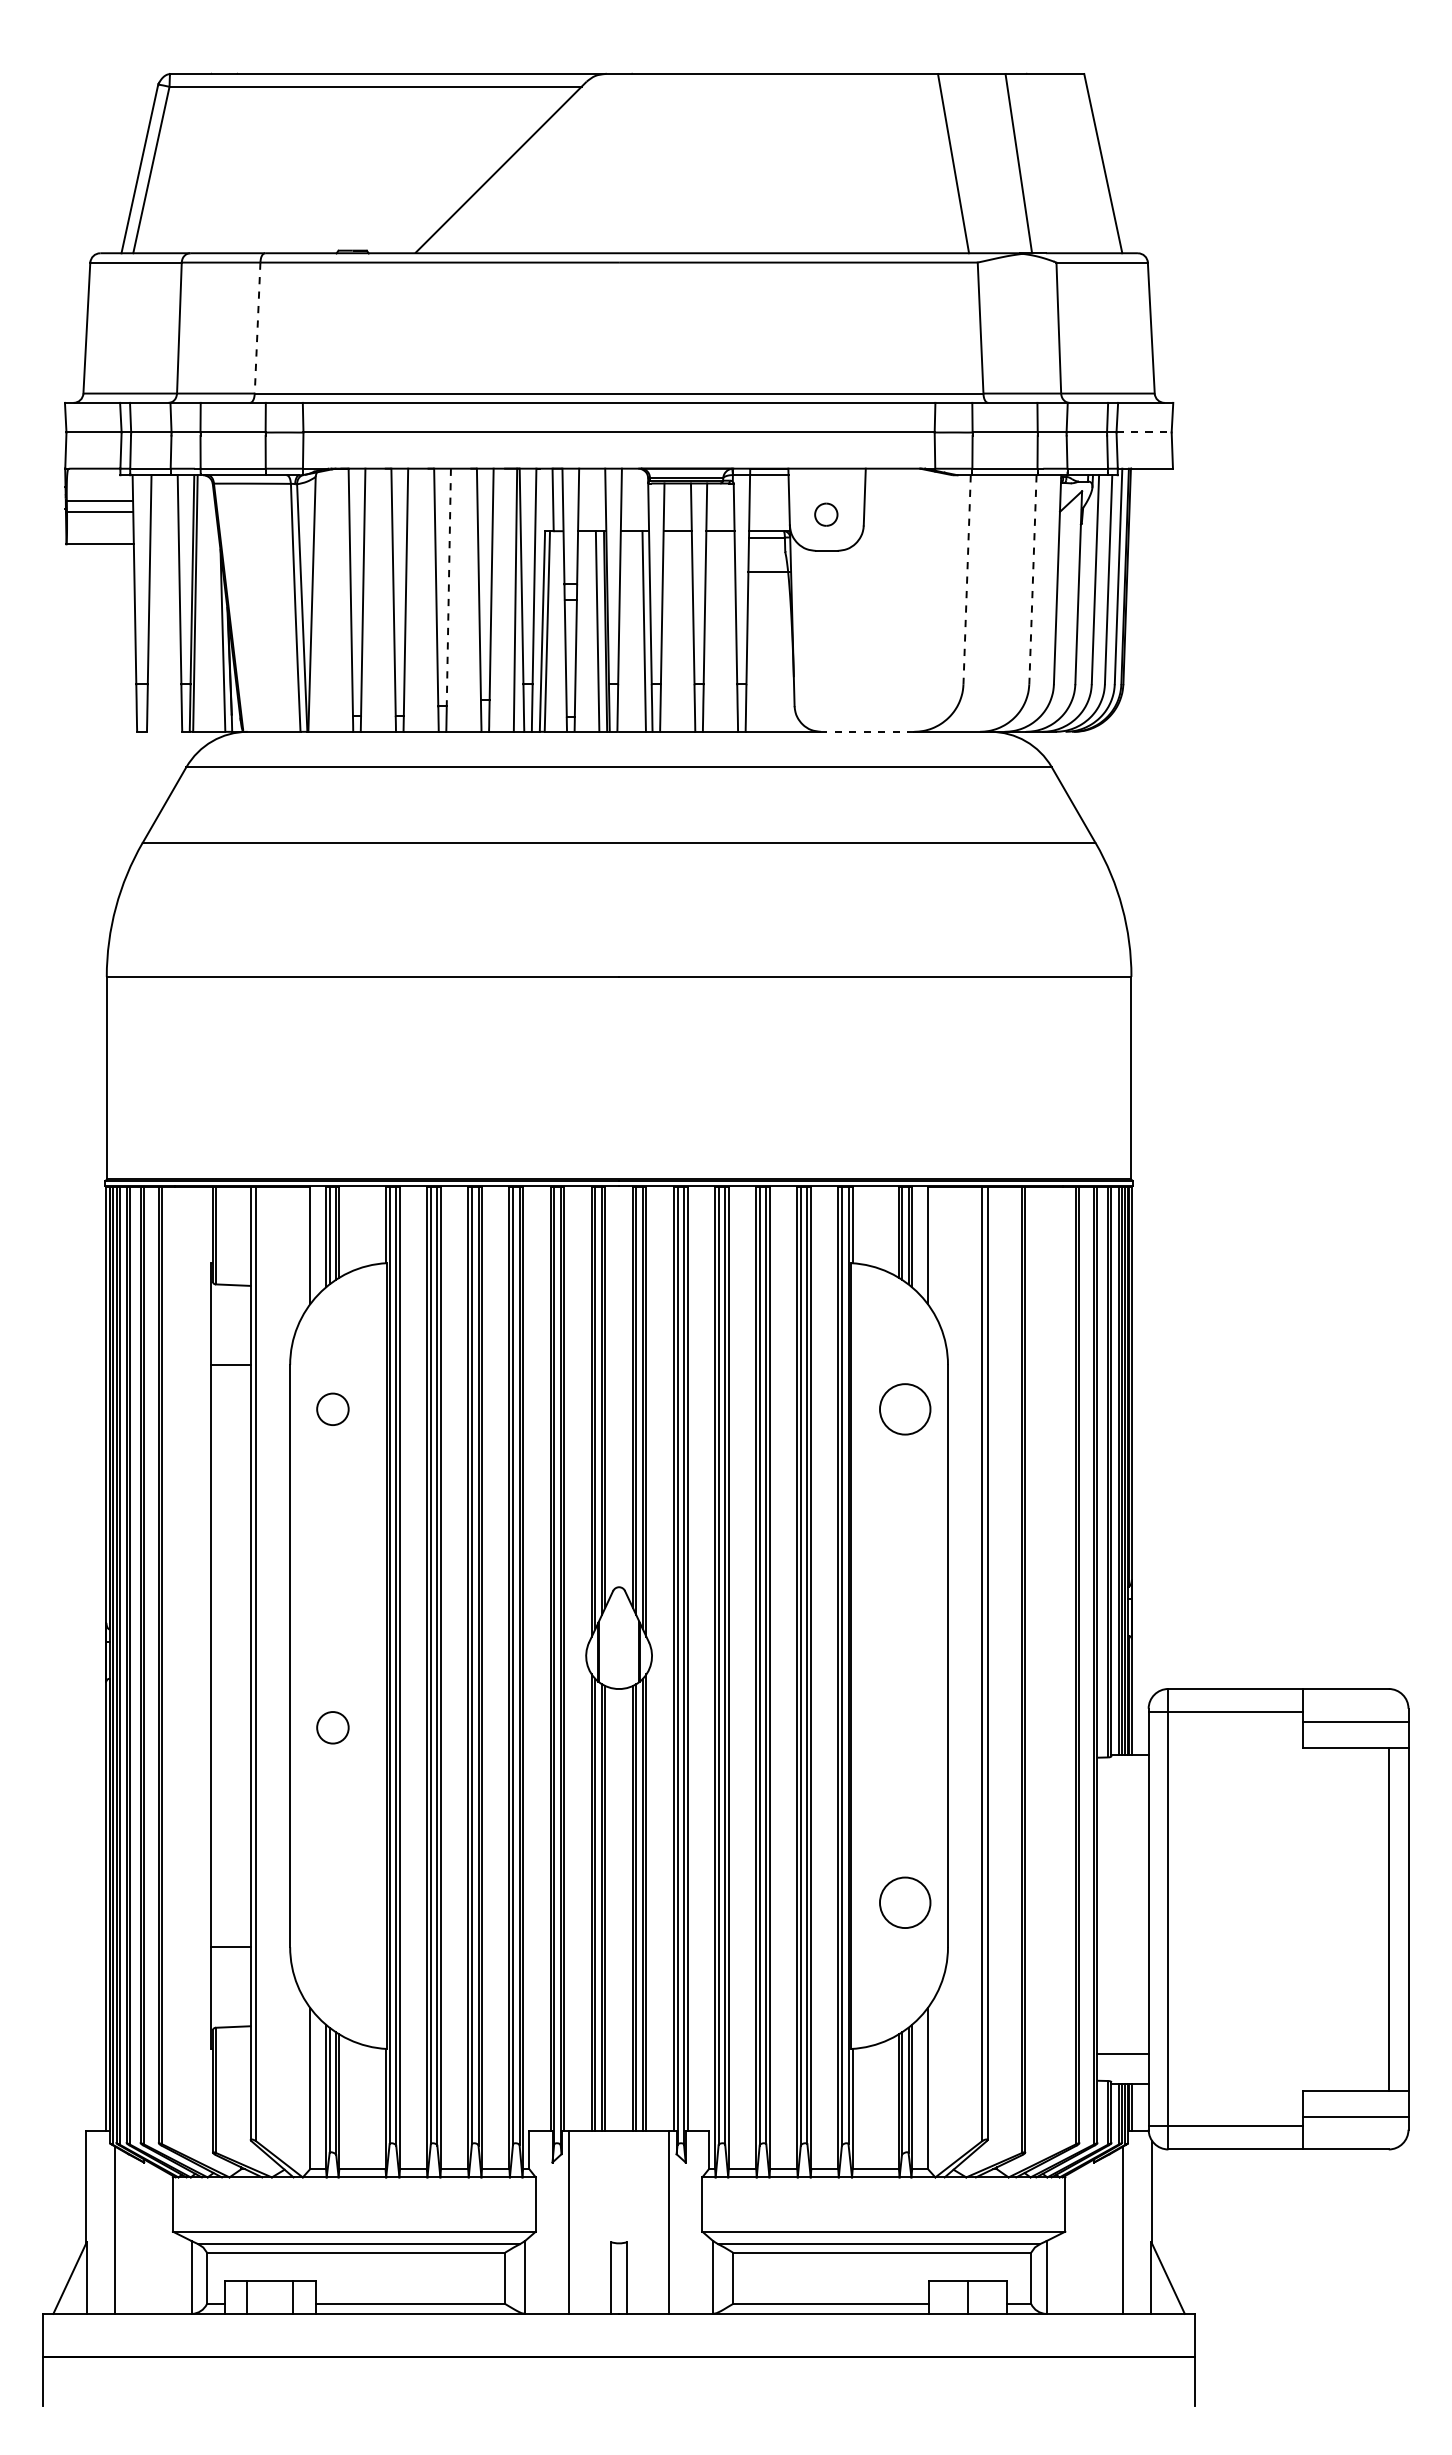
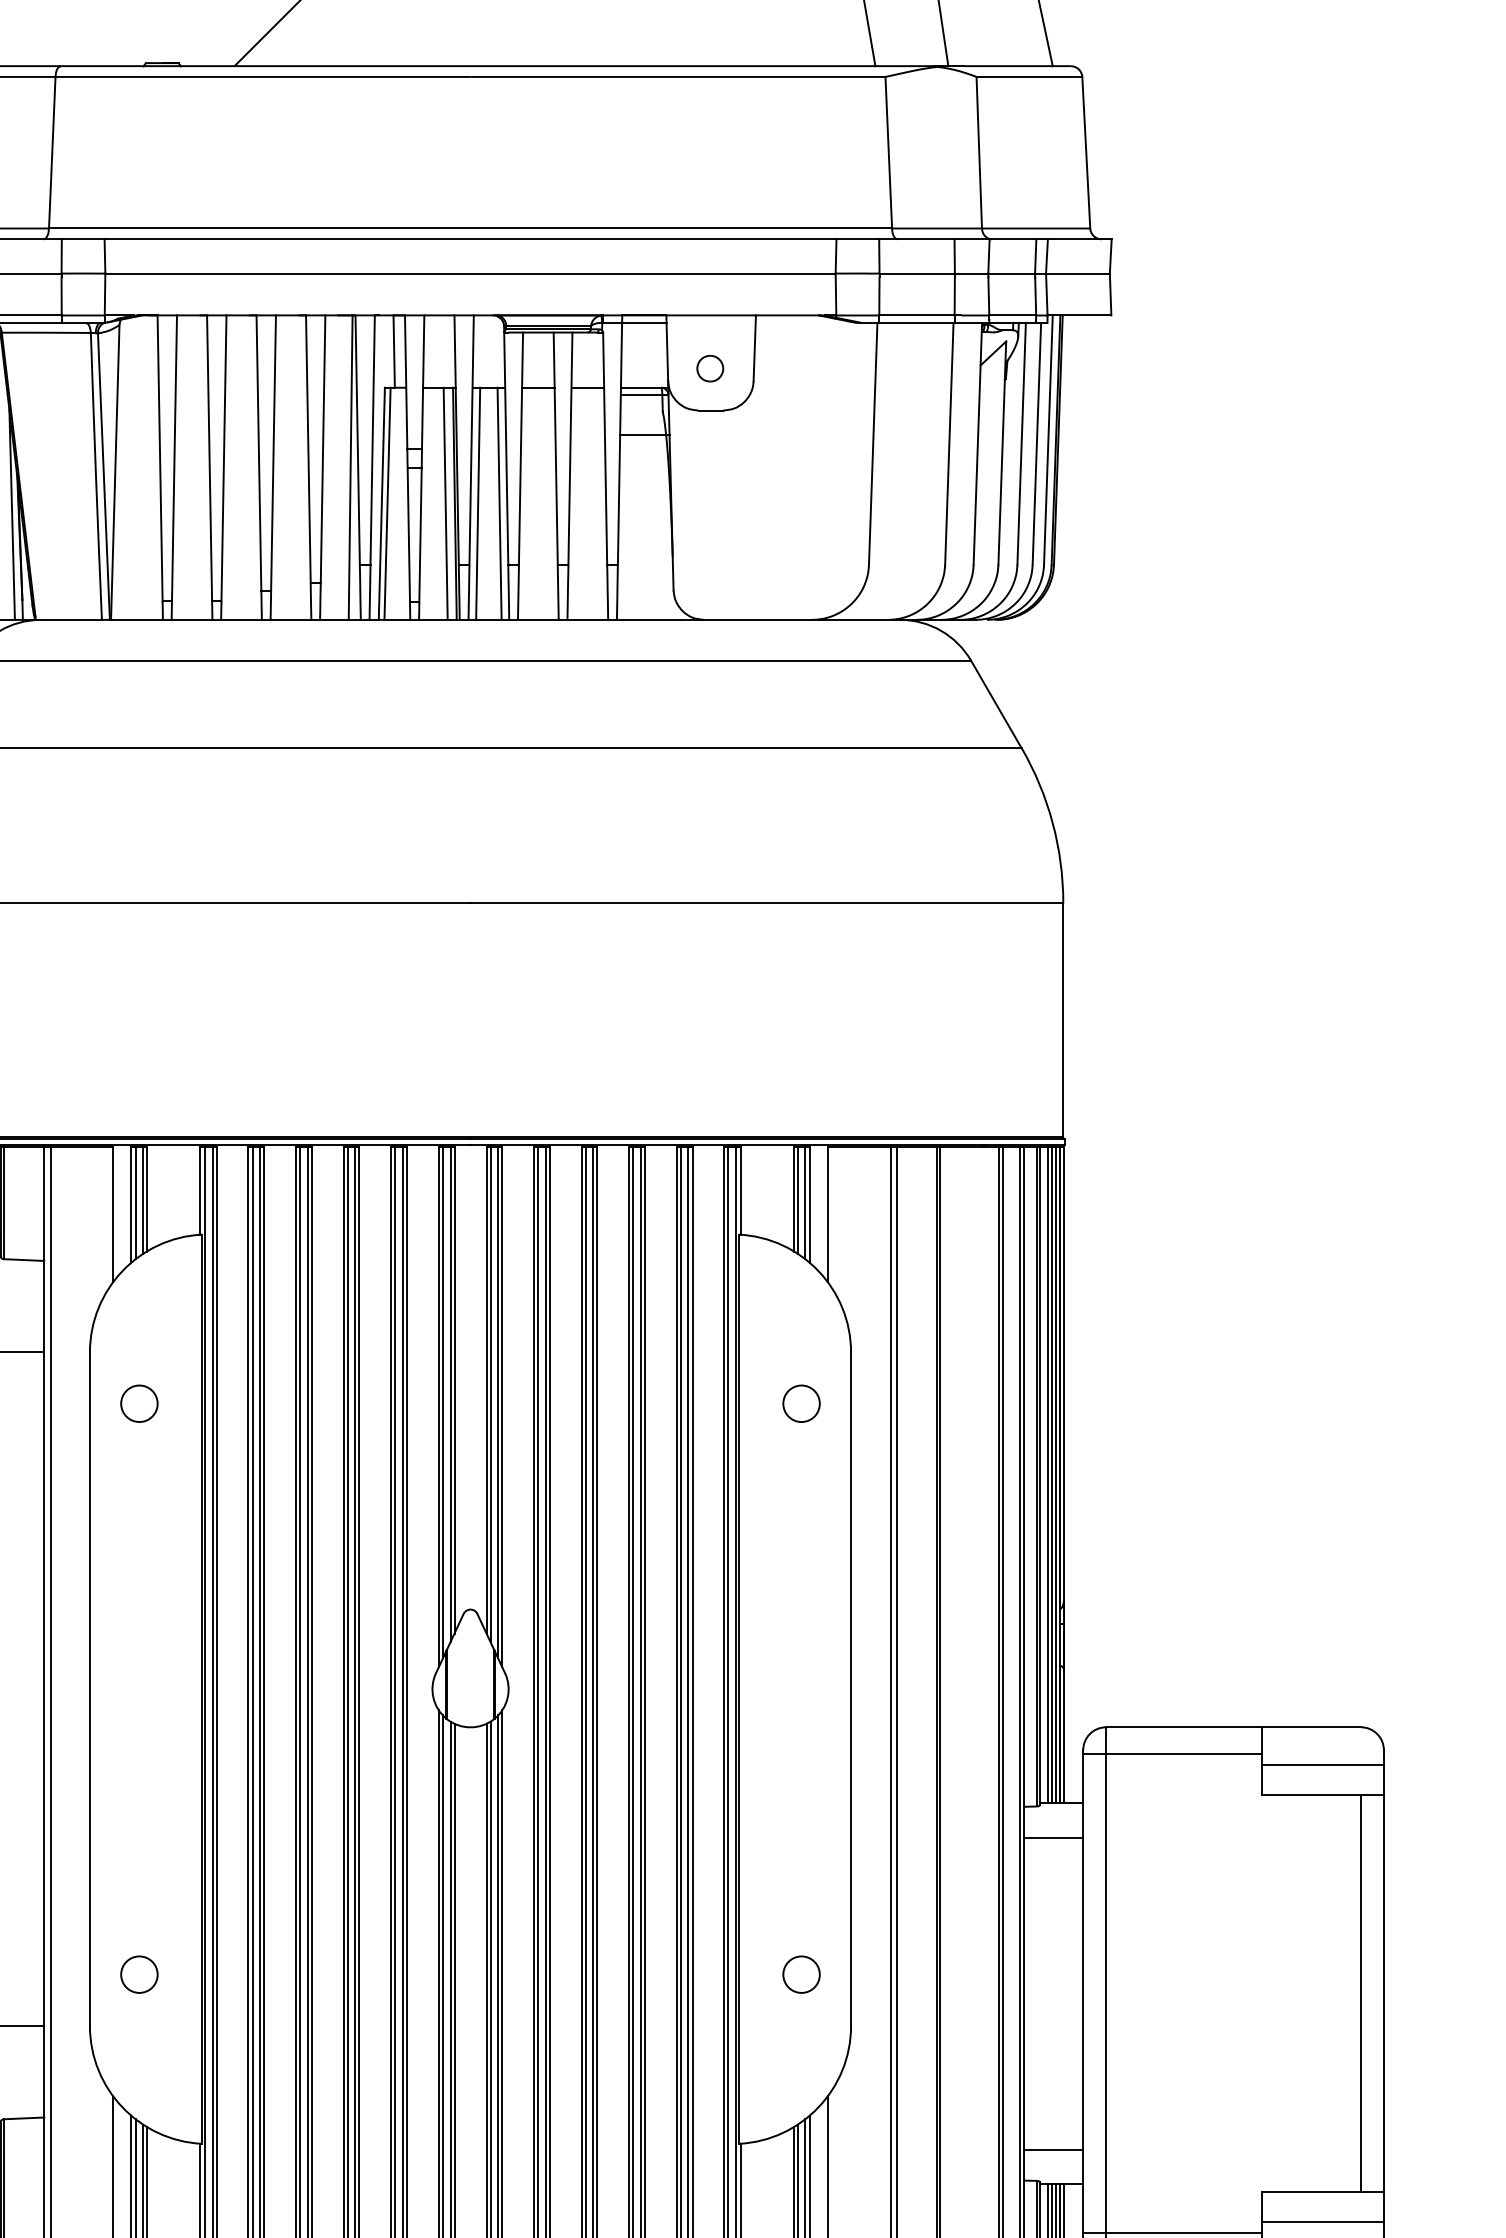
line: (257, 328) -> (52, 153), dashed -> solid
line: (1144, 432) -> (1078, 273), dashed -> solid
line: (967, 579) -> (873, 443), dashed -> solid
line: (1032, 579) -> (948, 443), dashed -> solid
line: (448, 587) -> (273, 452), dashed -> solid
line: (625, 631) -> (477, 503), added
line: (867, 731) -> (757, 619), dashed -> solid
circle: (905, 1409) -> (801, 1403), size x0.62
circle: (332, 1727) -> (138, 1974), moved
line: (1122, 1784) -> (1052, 1837), added
circle: (905, 1902) -> (801, 1974), size x0.62

